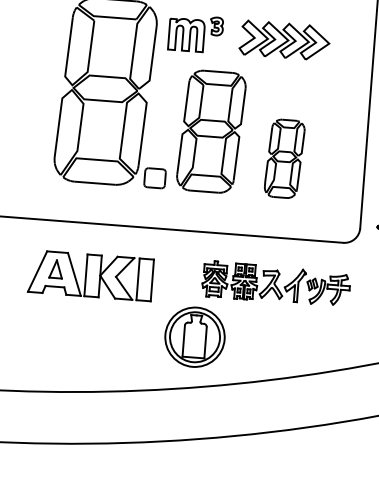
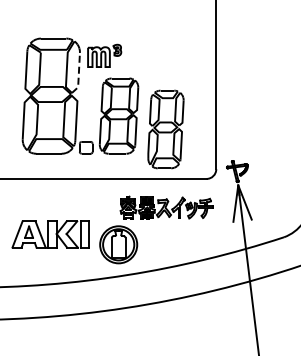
part: (285, 39) -> (160, 55), removed
line: (151, 60) -> (78, 74), solid -> dashed
part: (283, 158) -> (165, 129), size x1.6
part: (90, 275) -> (50, 234), moved

